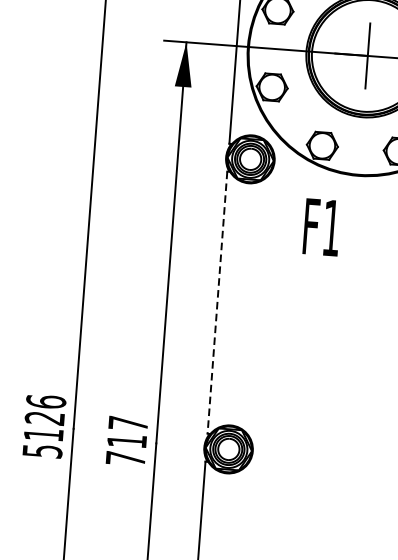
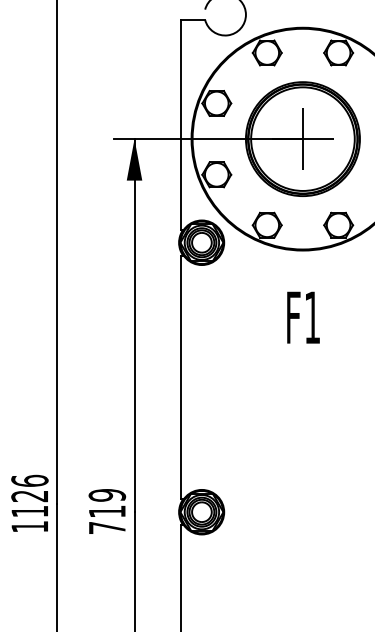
text: (321, 227) -> (303, 317), moved
line: (217, 302) -> (181, 377), dashed -> solid
text: (128, 423) -> (107, 495), 717 -> 719
text: (42, 450) -> (29, 526), 5126 -> 1126

